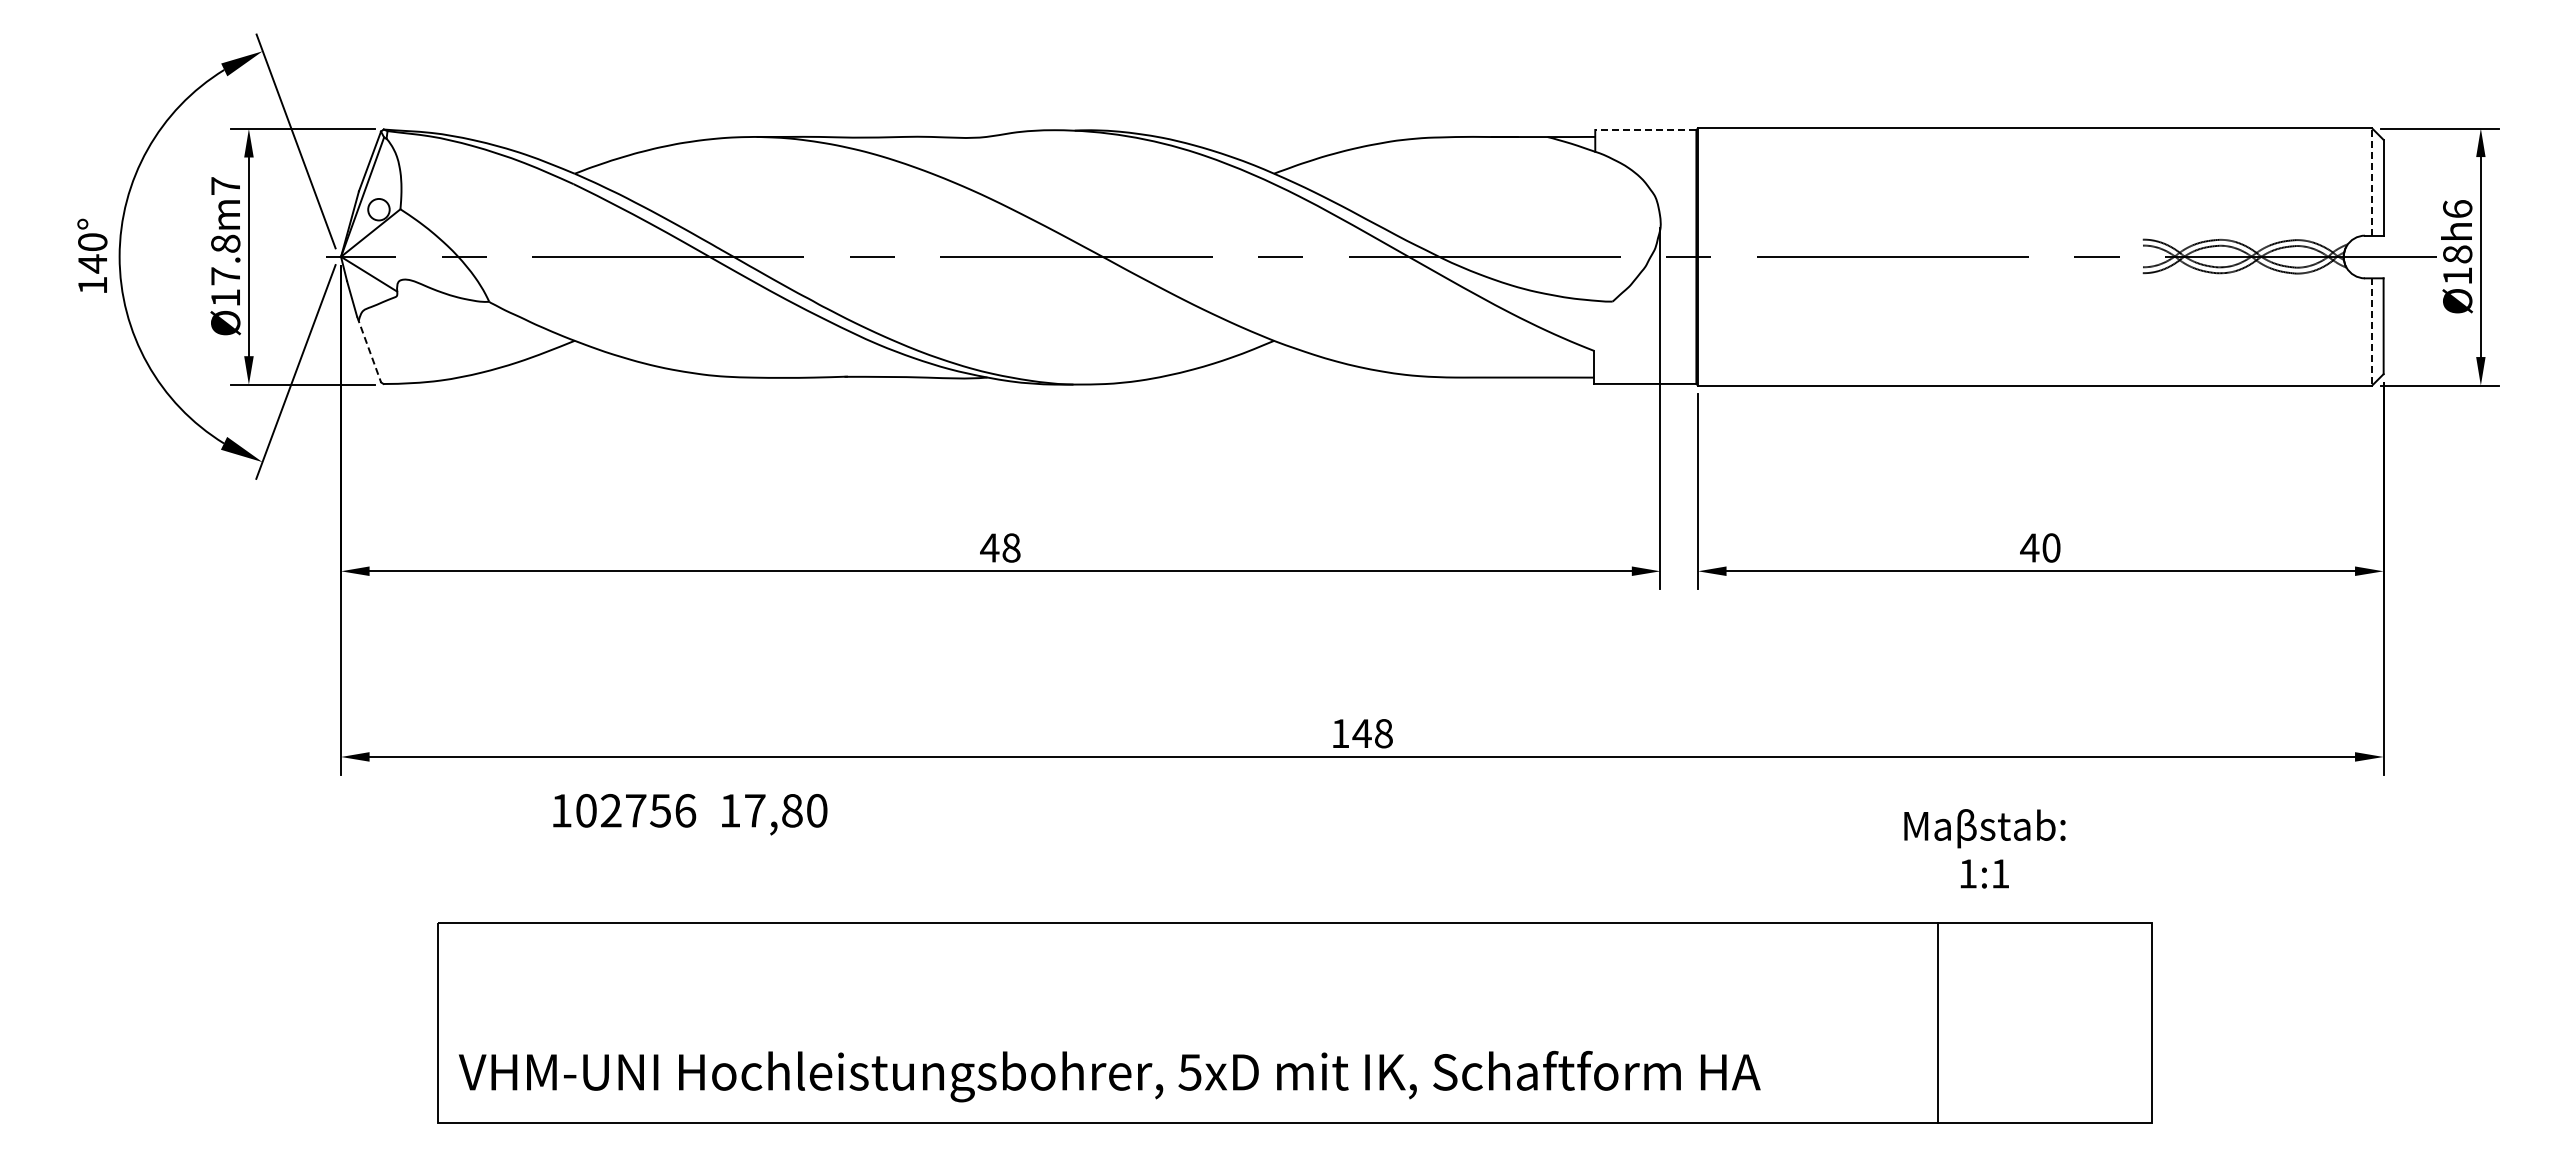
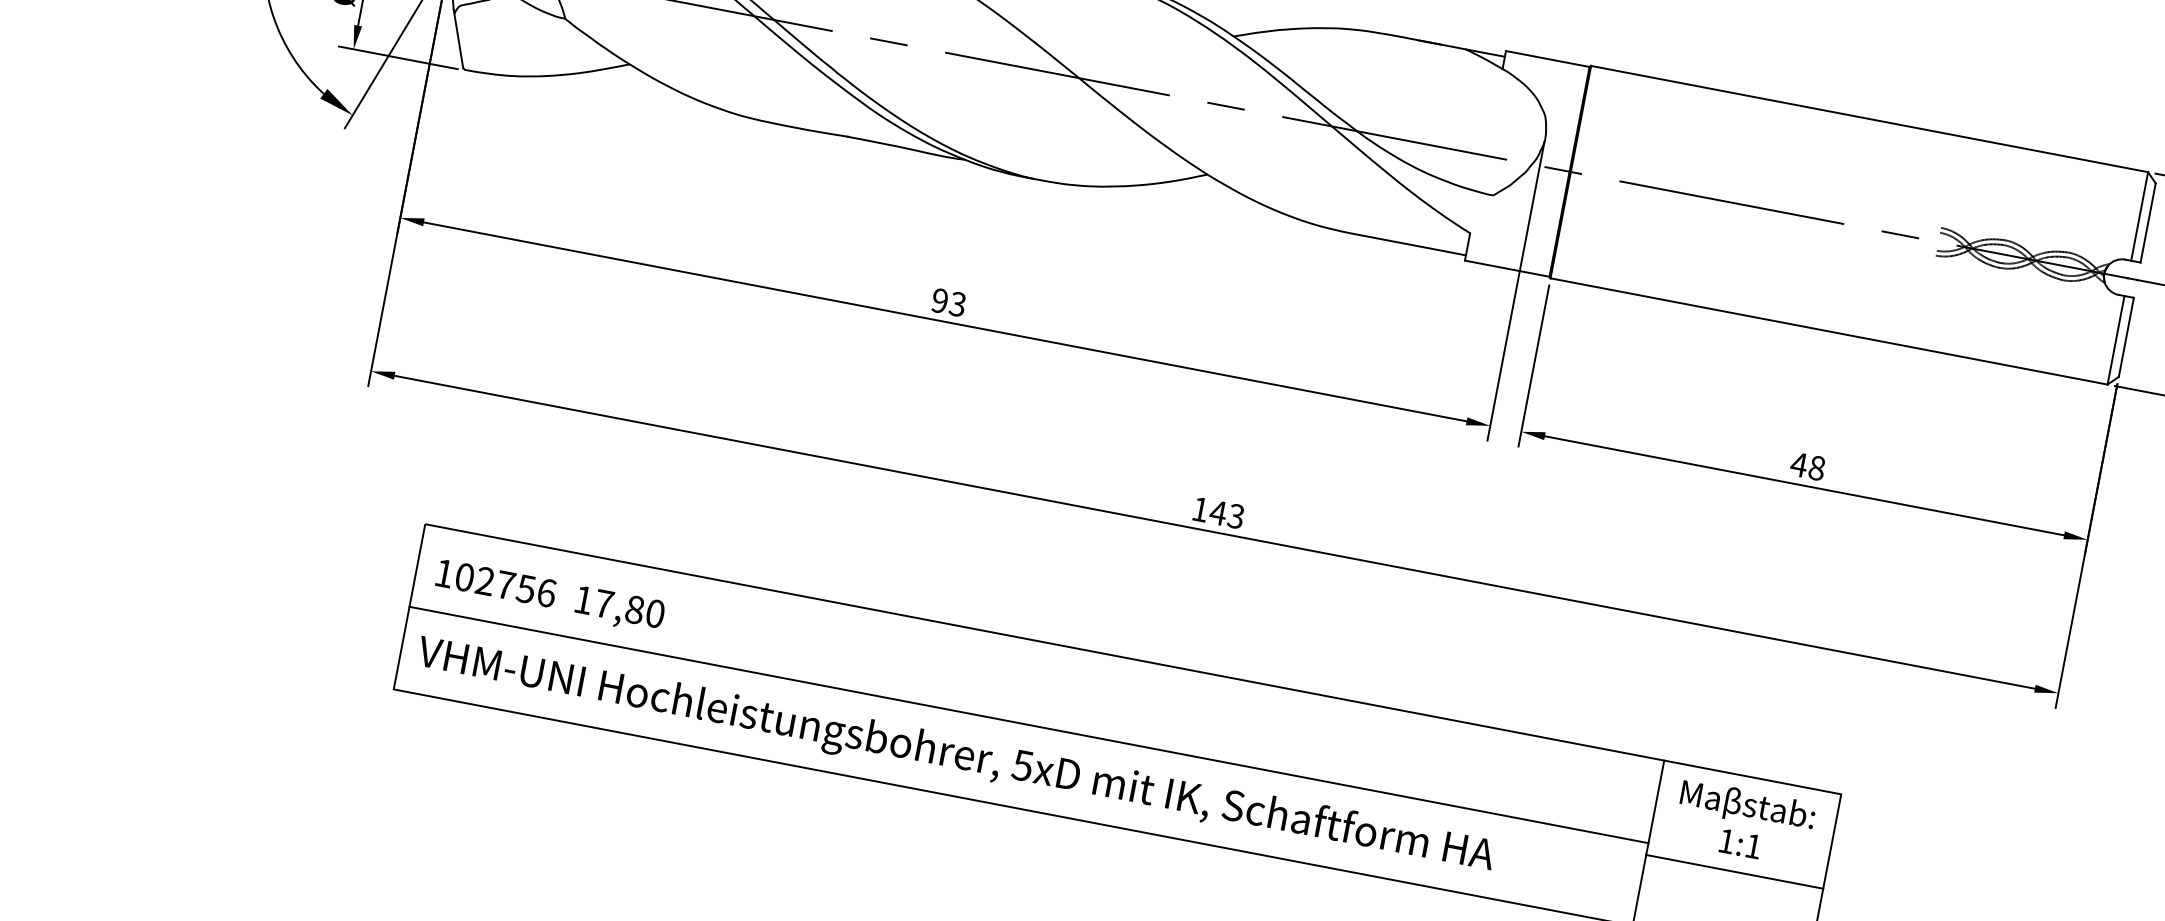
line: (1645, 130) -> (1547, 59), dashed -> solid
line: (2372, 182) -> (2139, 216), dashed -> solid
line: (2372, 331) -> (2116, 339), dashed -> solid
line: (369, 349) -> (458, 39), dashed -> solid
text: (1000, 547) -> (948, 302), 48 -> 93
text: (2051, 548) -> (1816, 468), 40 -> 48
text: (1383, 733) -> (1235, 516), 148 -> 143
text: (690, 814) -> (550, 596), moved
text: (1984, 848) -> (1744, 822), moved
line: (1188, 1023) -> (1029, 725), added
line: (2045, 1037) -> (1734, 871), added

